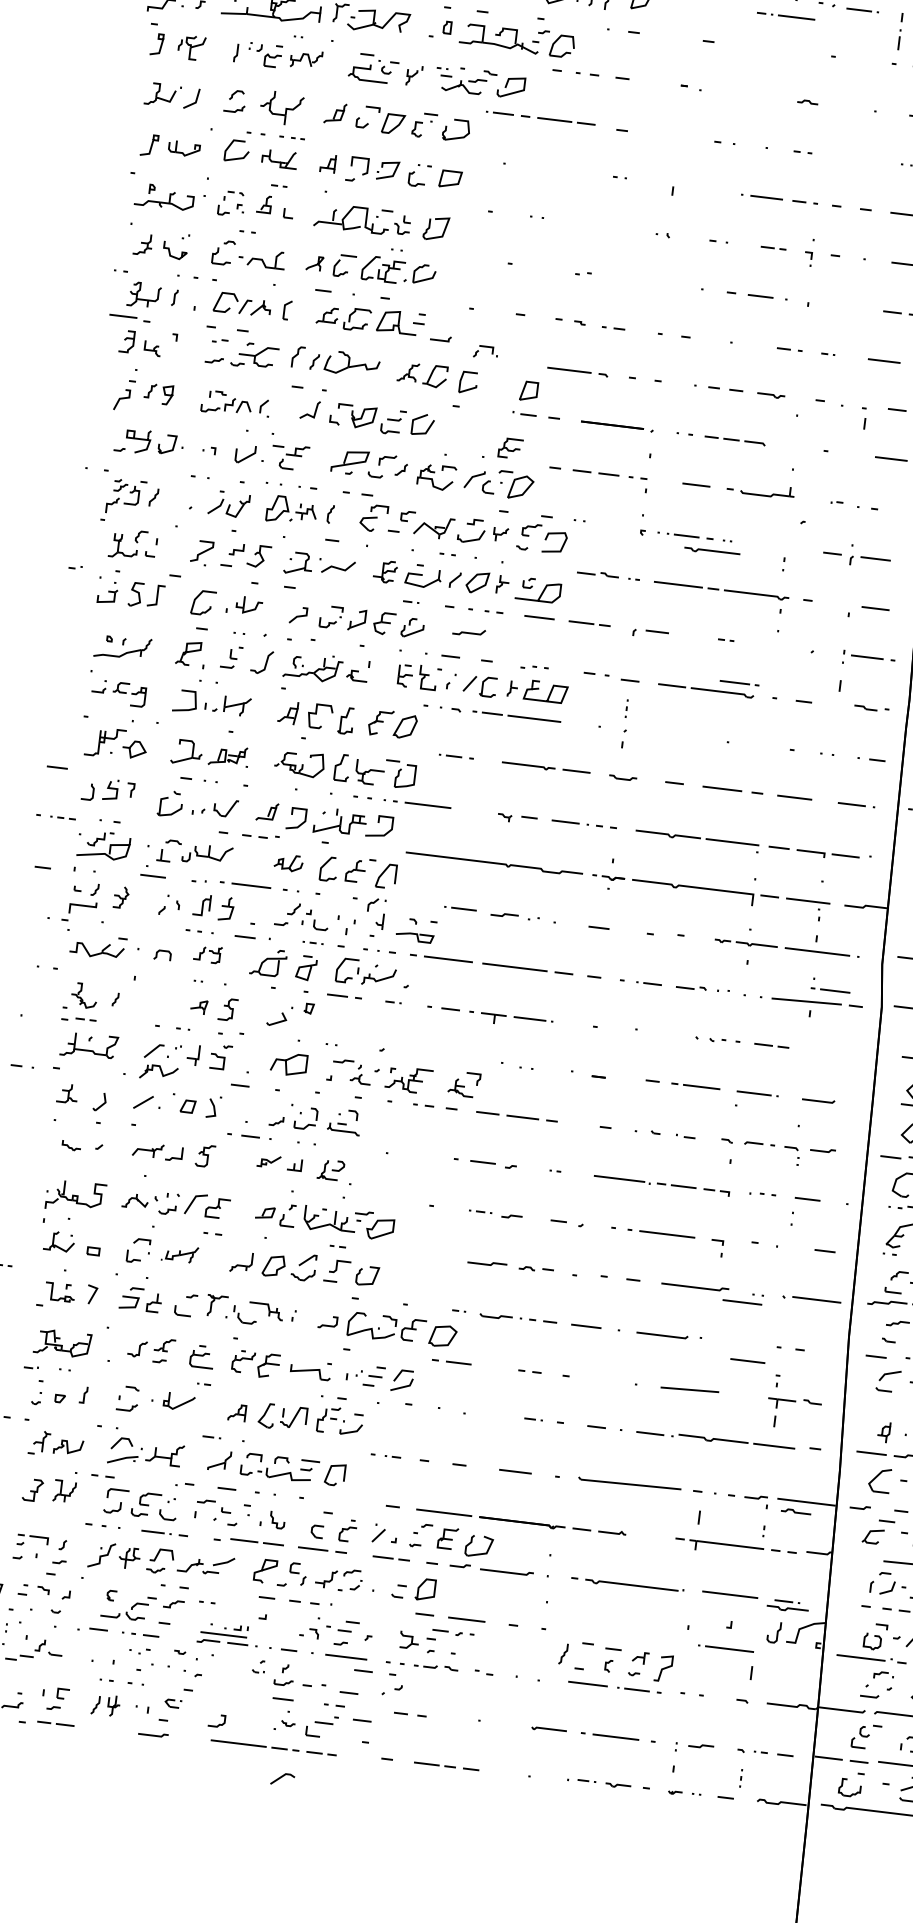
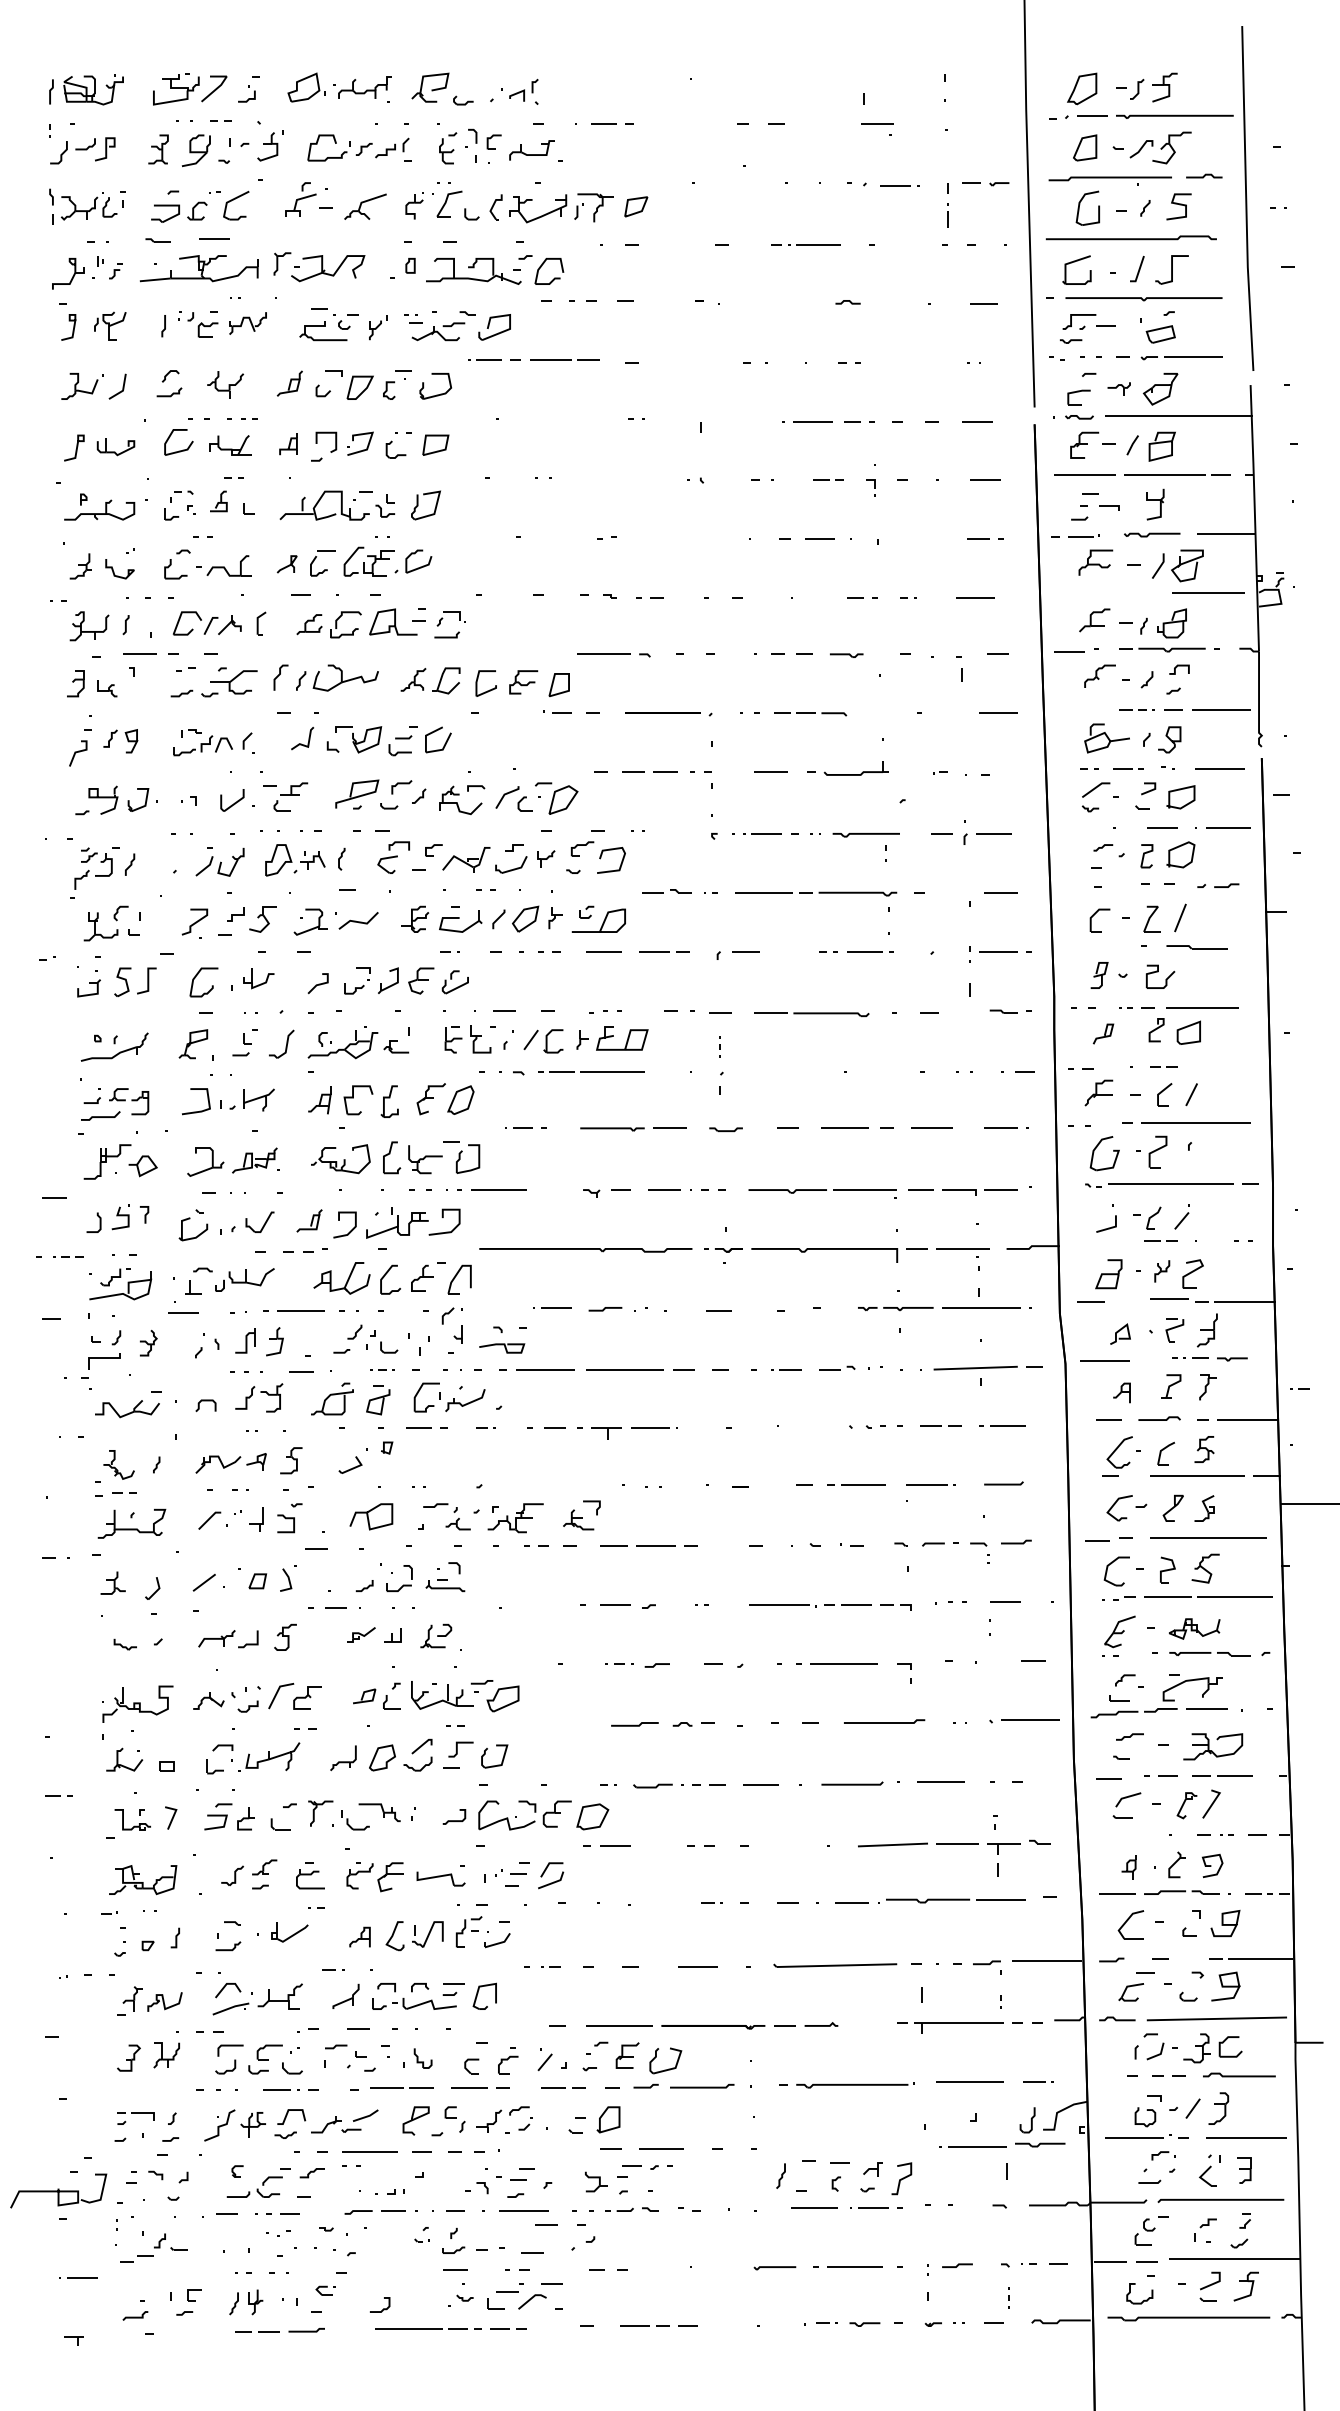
line: (785, 15) -> (805, 244), moved
part: (281, 107) -> (225, 384), size x0.71
line: (123, 315) -> (139, 653), moved
part: (485, 351) -> (450, 618), moved
part: (510, 448) -> (523, 682), moved
part: (711, 552) -> (865, 835), moved
curve: (468, 632) -> (100, 1116), moved
line: (739, 683) -> (870, 951), moved
part: (288, 863) -> (341, 1278), size x1.67
part: (208, 953) -> (259, 1397), size x1.43
line: (830, 990) -> (1002, 1425), moved
part: (159, 1072) -> (218, 1464), moved
part: (180, 1253) -> (269, 1756), size x1.43
line: (742, 1302) -> (940, 1781), moved
line: (747, 1360) -> (957, 1843), moved
curve: (796, 1512) -> (1117, 2019), moved
part: (787, 1608) -> (1040, 2144), moved
line: (223, 1634) -> (369, 2151), moved
line: (56, 1723) -> (258, 2331), moved
line: (282, 1777) -> (531, 2299), moved

